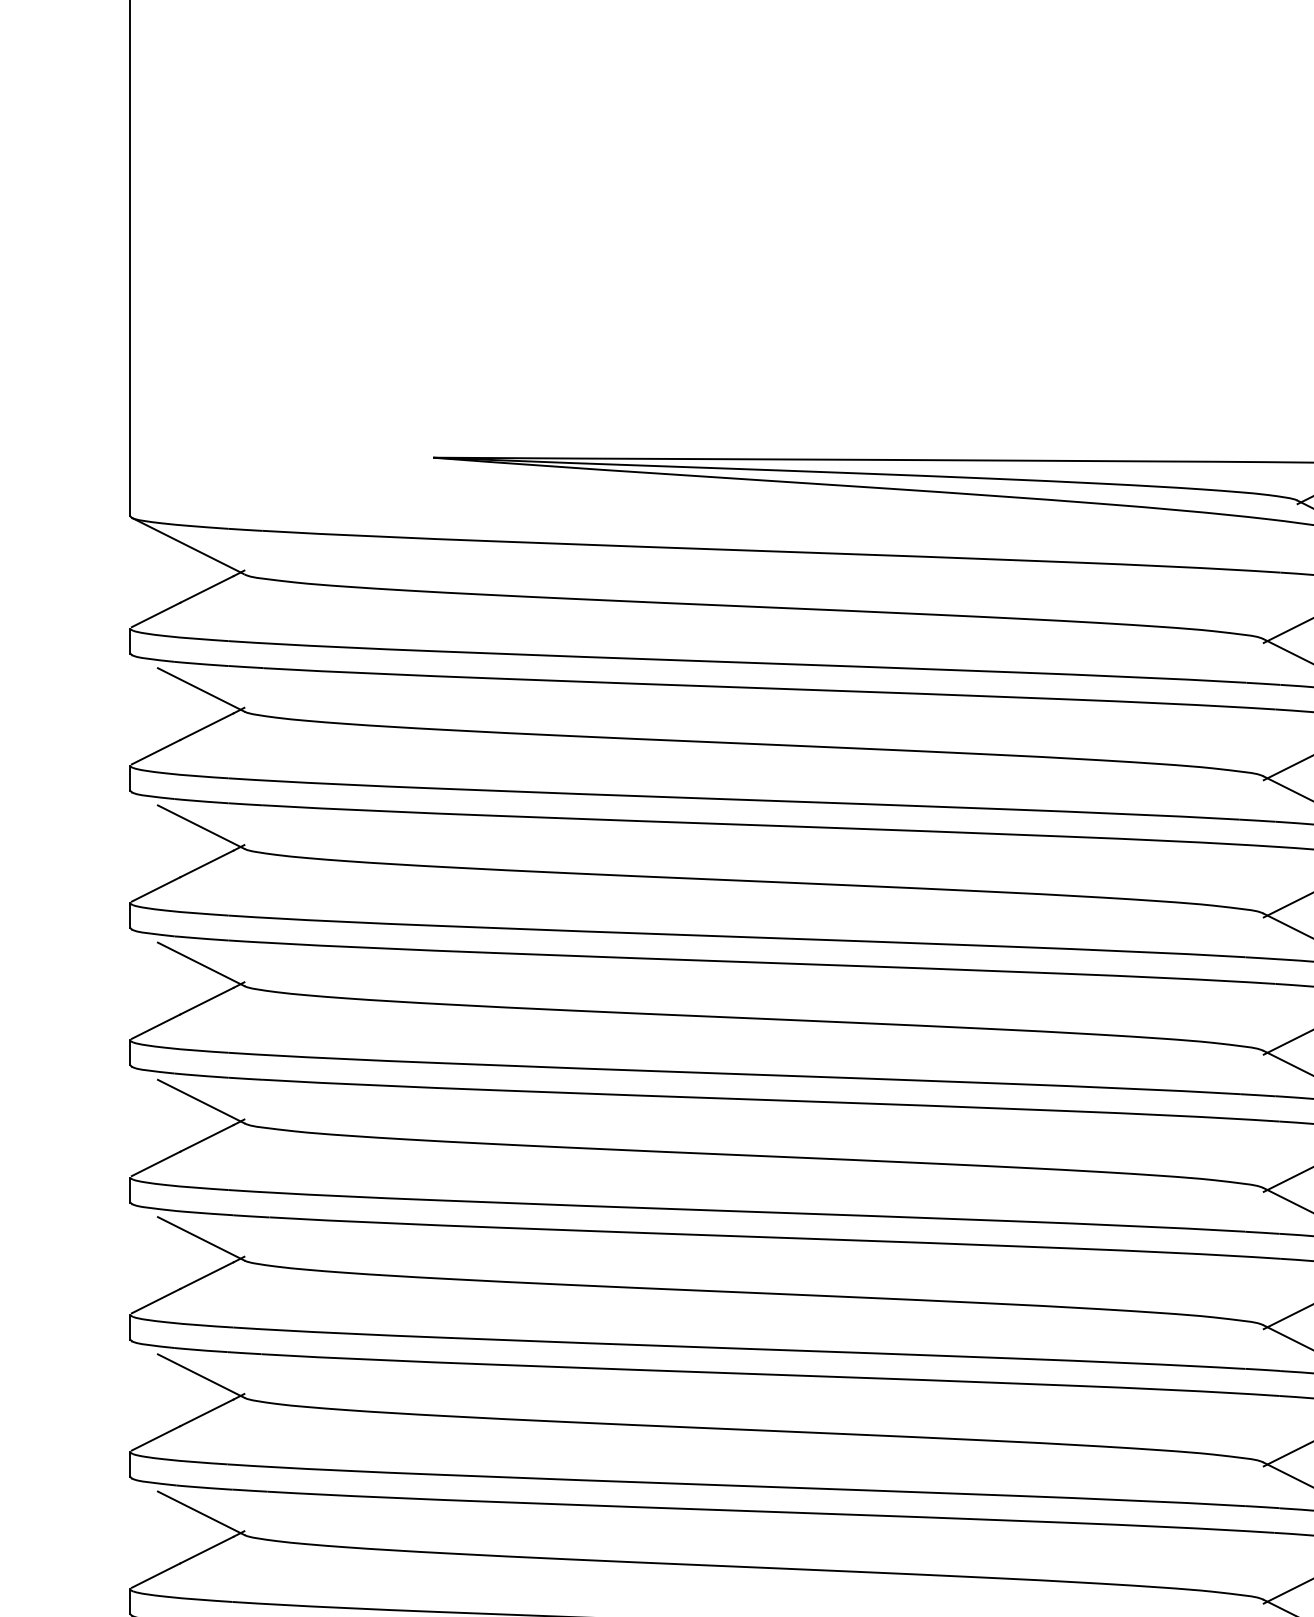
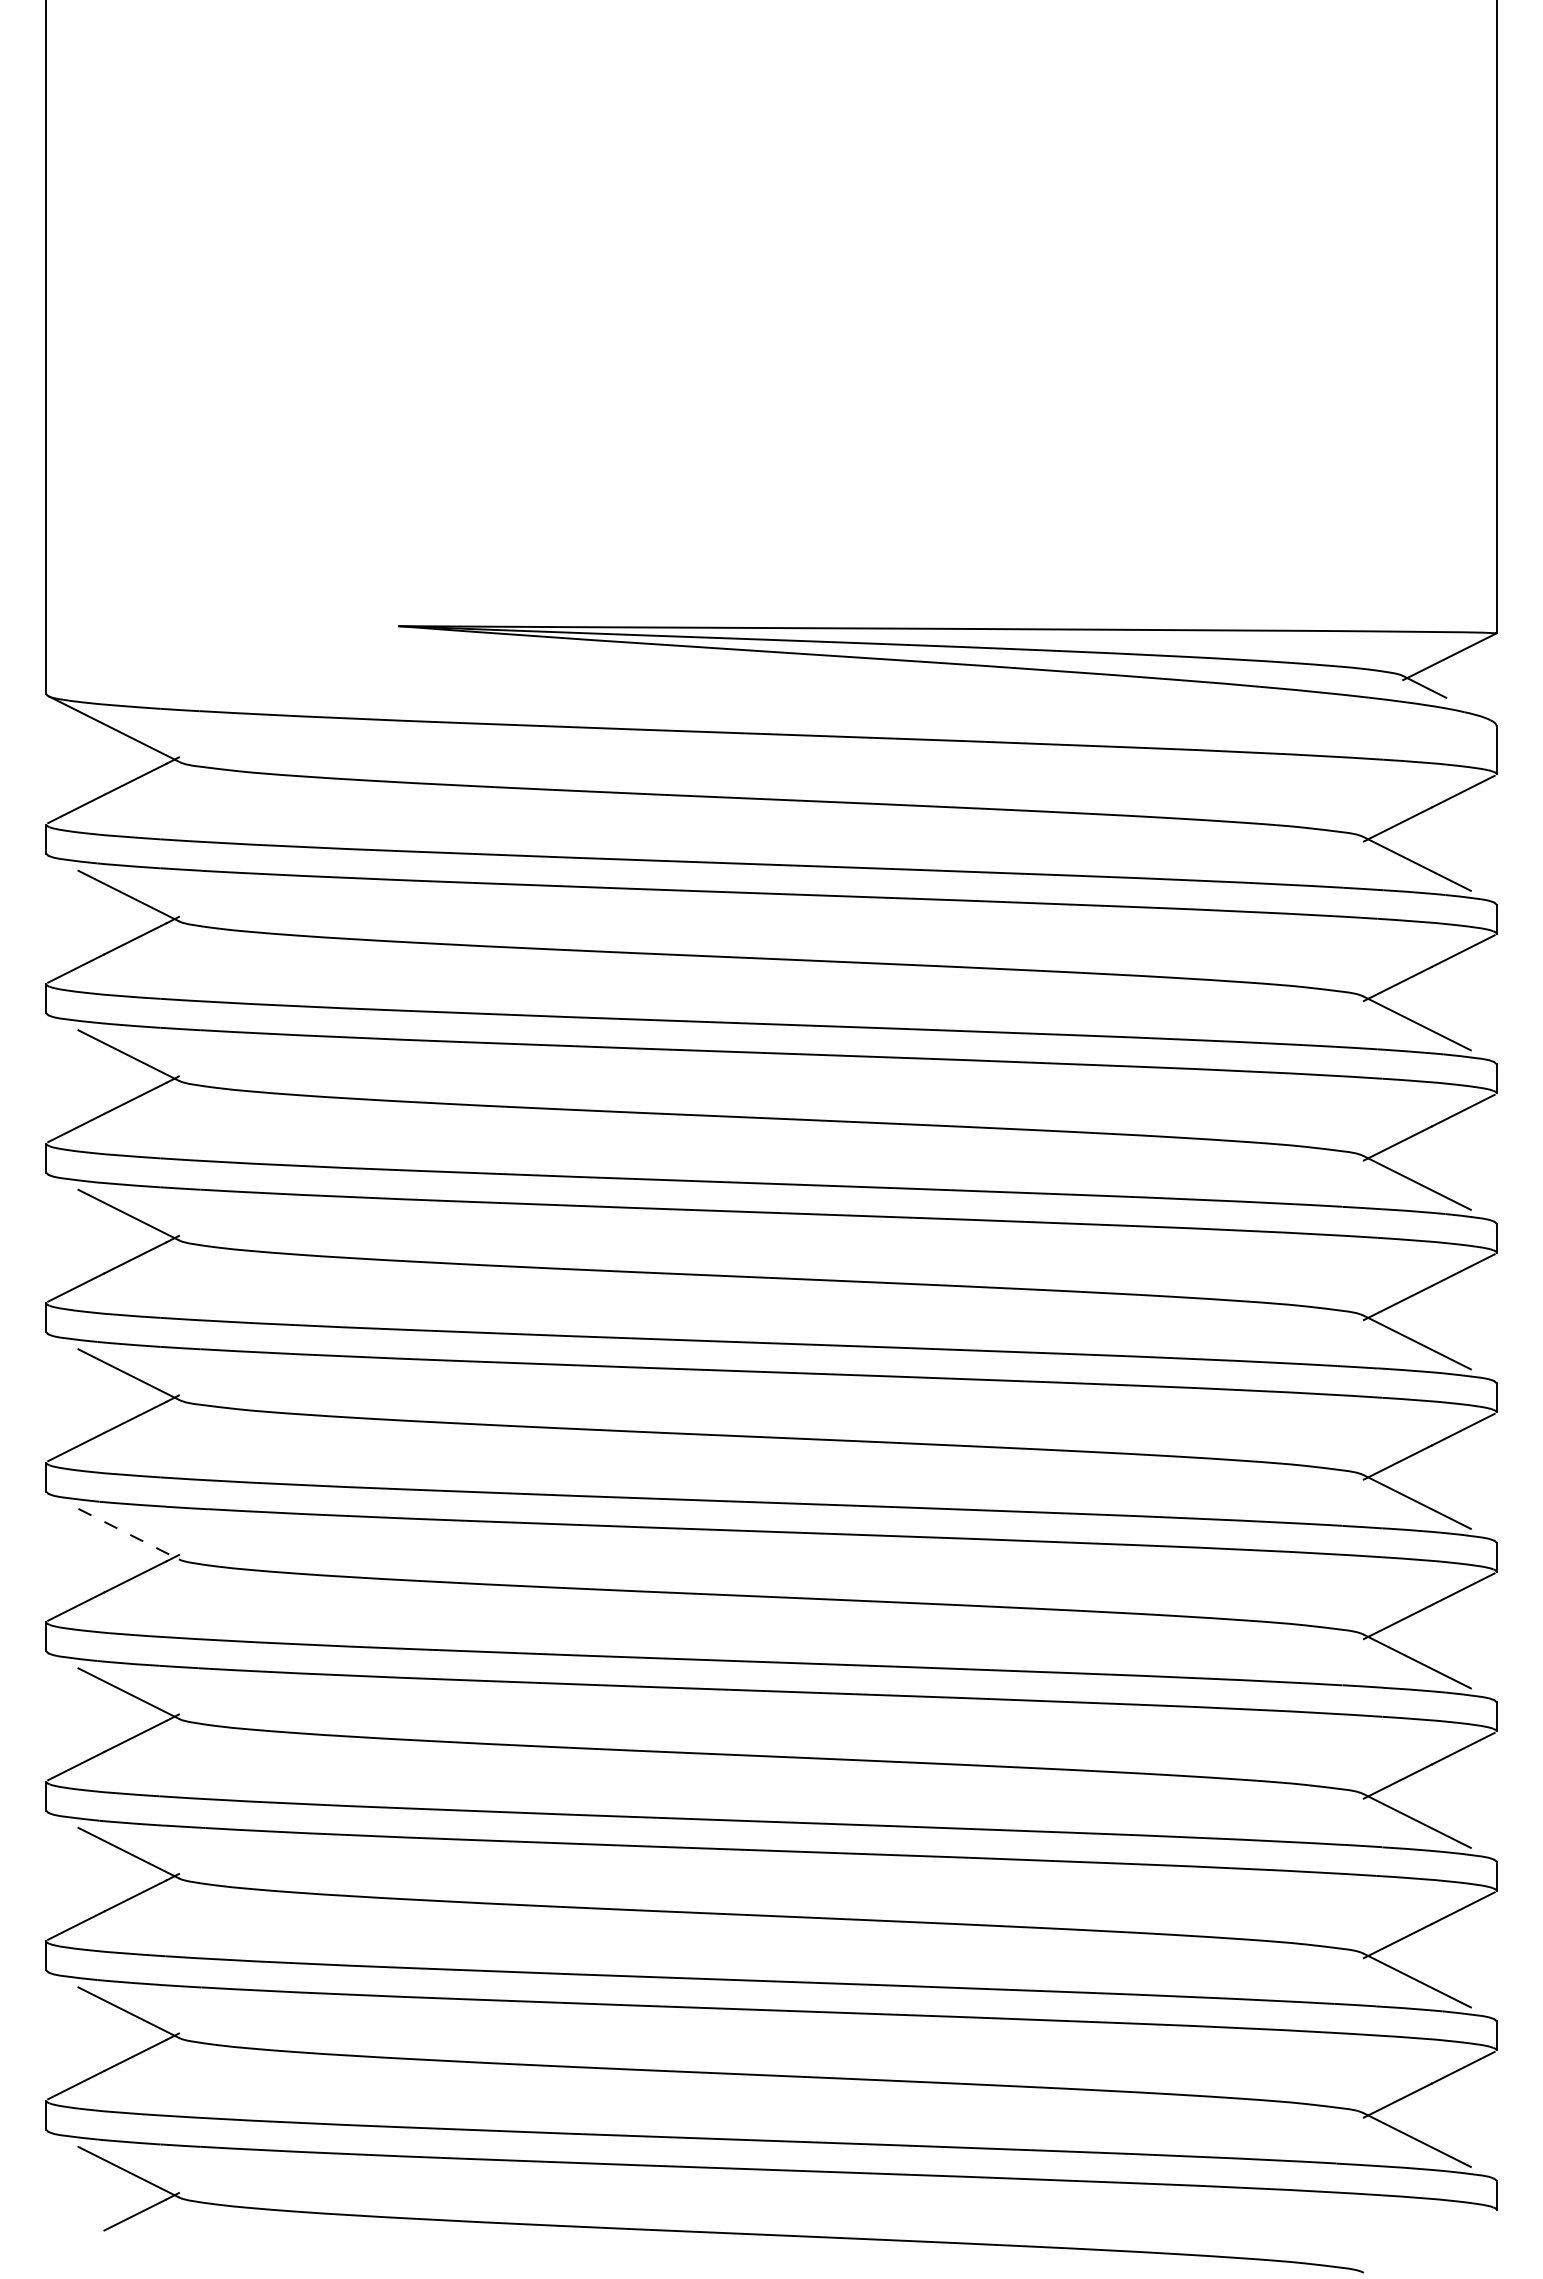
line: (201, 1239) -> (129, 1534), solid -> dashed

